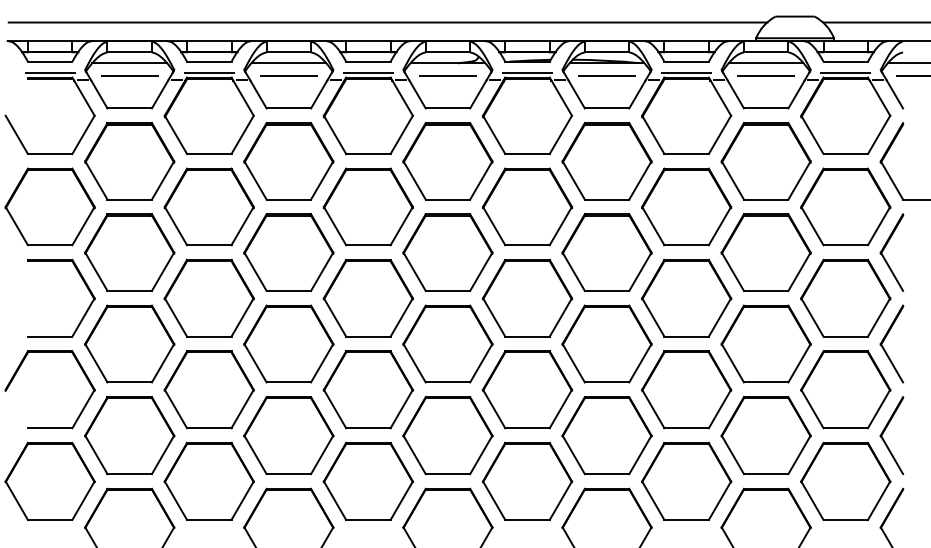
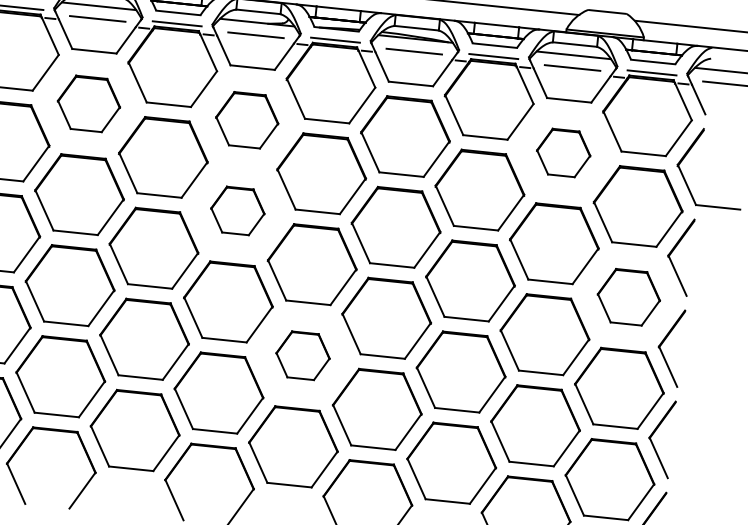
part: (288, 161) -> (88, 104), size x0.7
part: (447, 161) -> (246, 120), size x0.7
part: (765, 161) -> (563, 153), size x0.6
part: (447, 252) -> (237, 210), size x0.6
part: (845, 297) -> (628, 296), size x0.7
part: (527, 389) -> (302, 355), size x0.6

